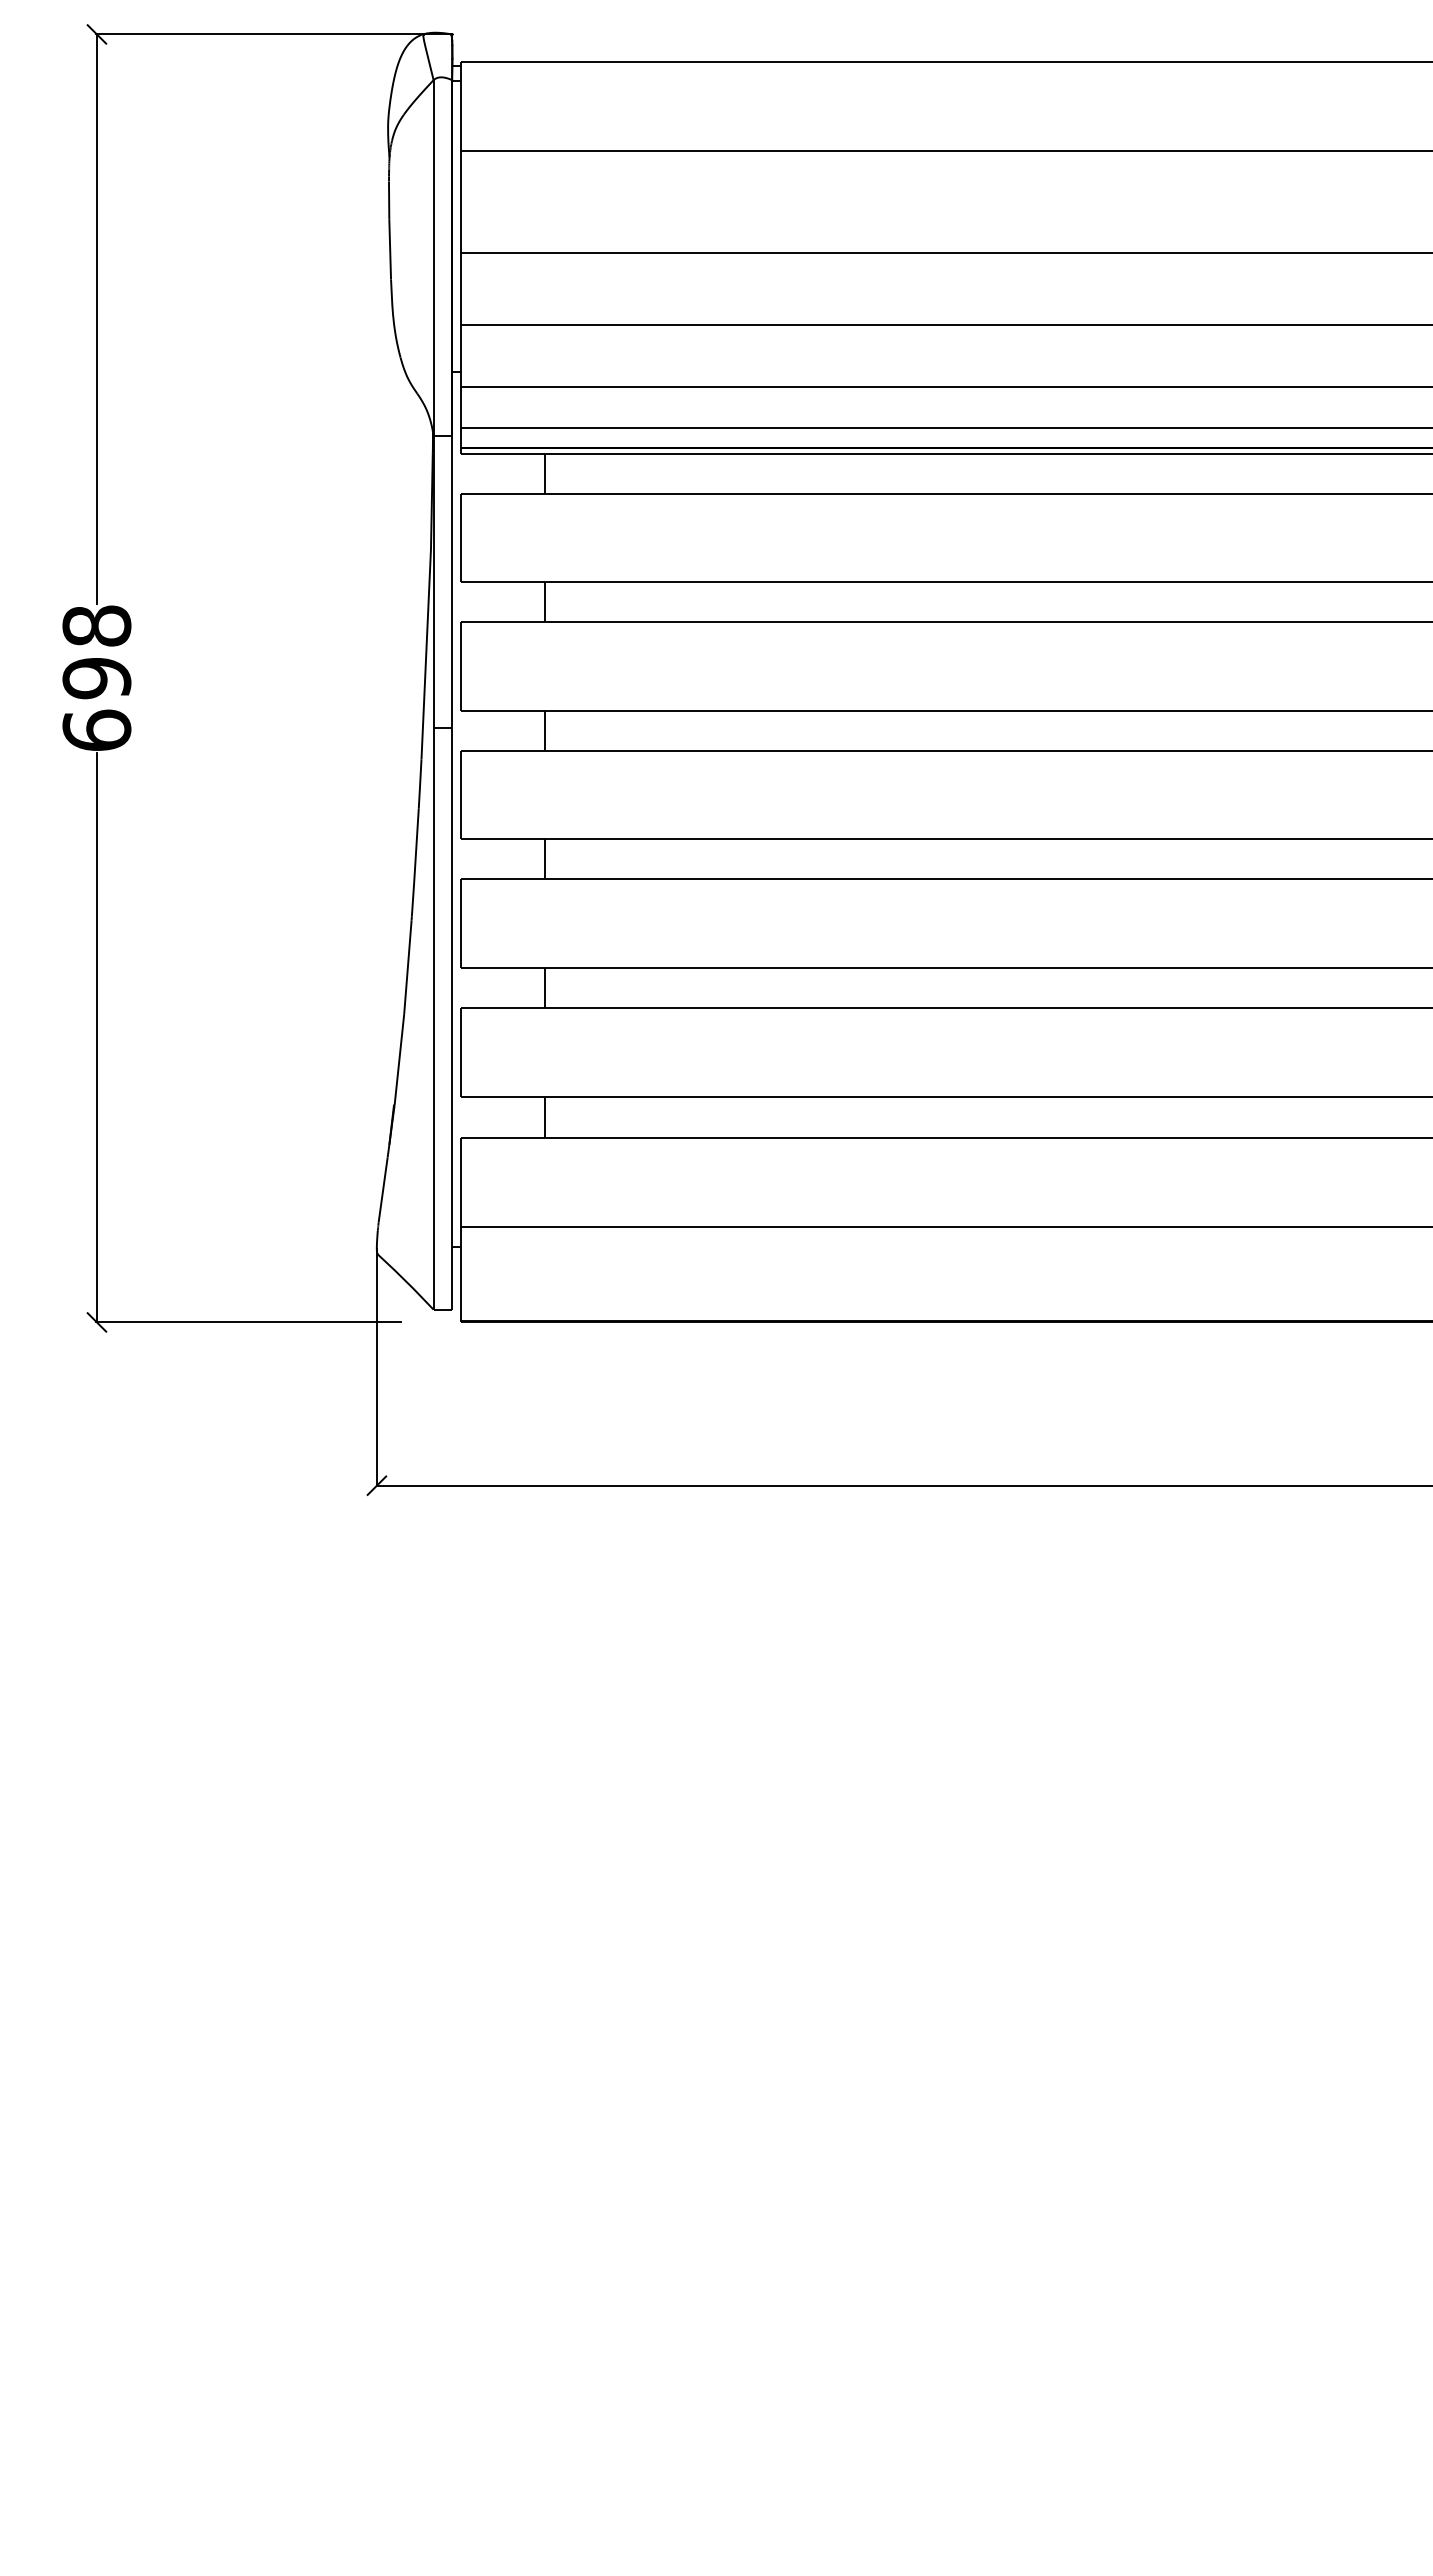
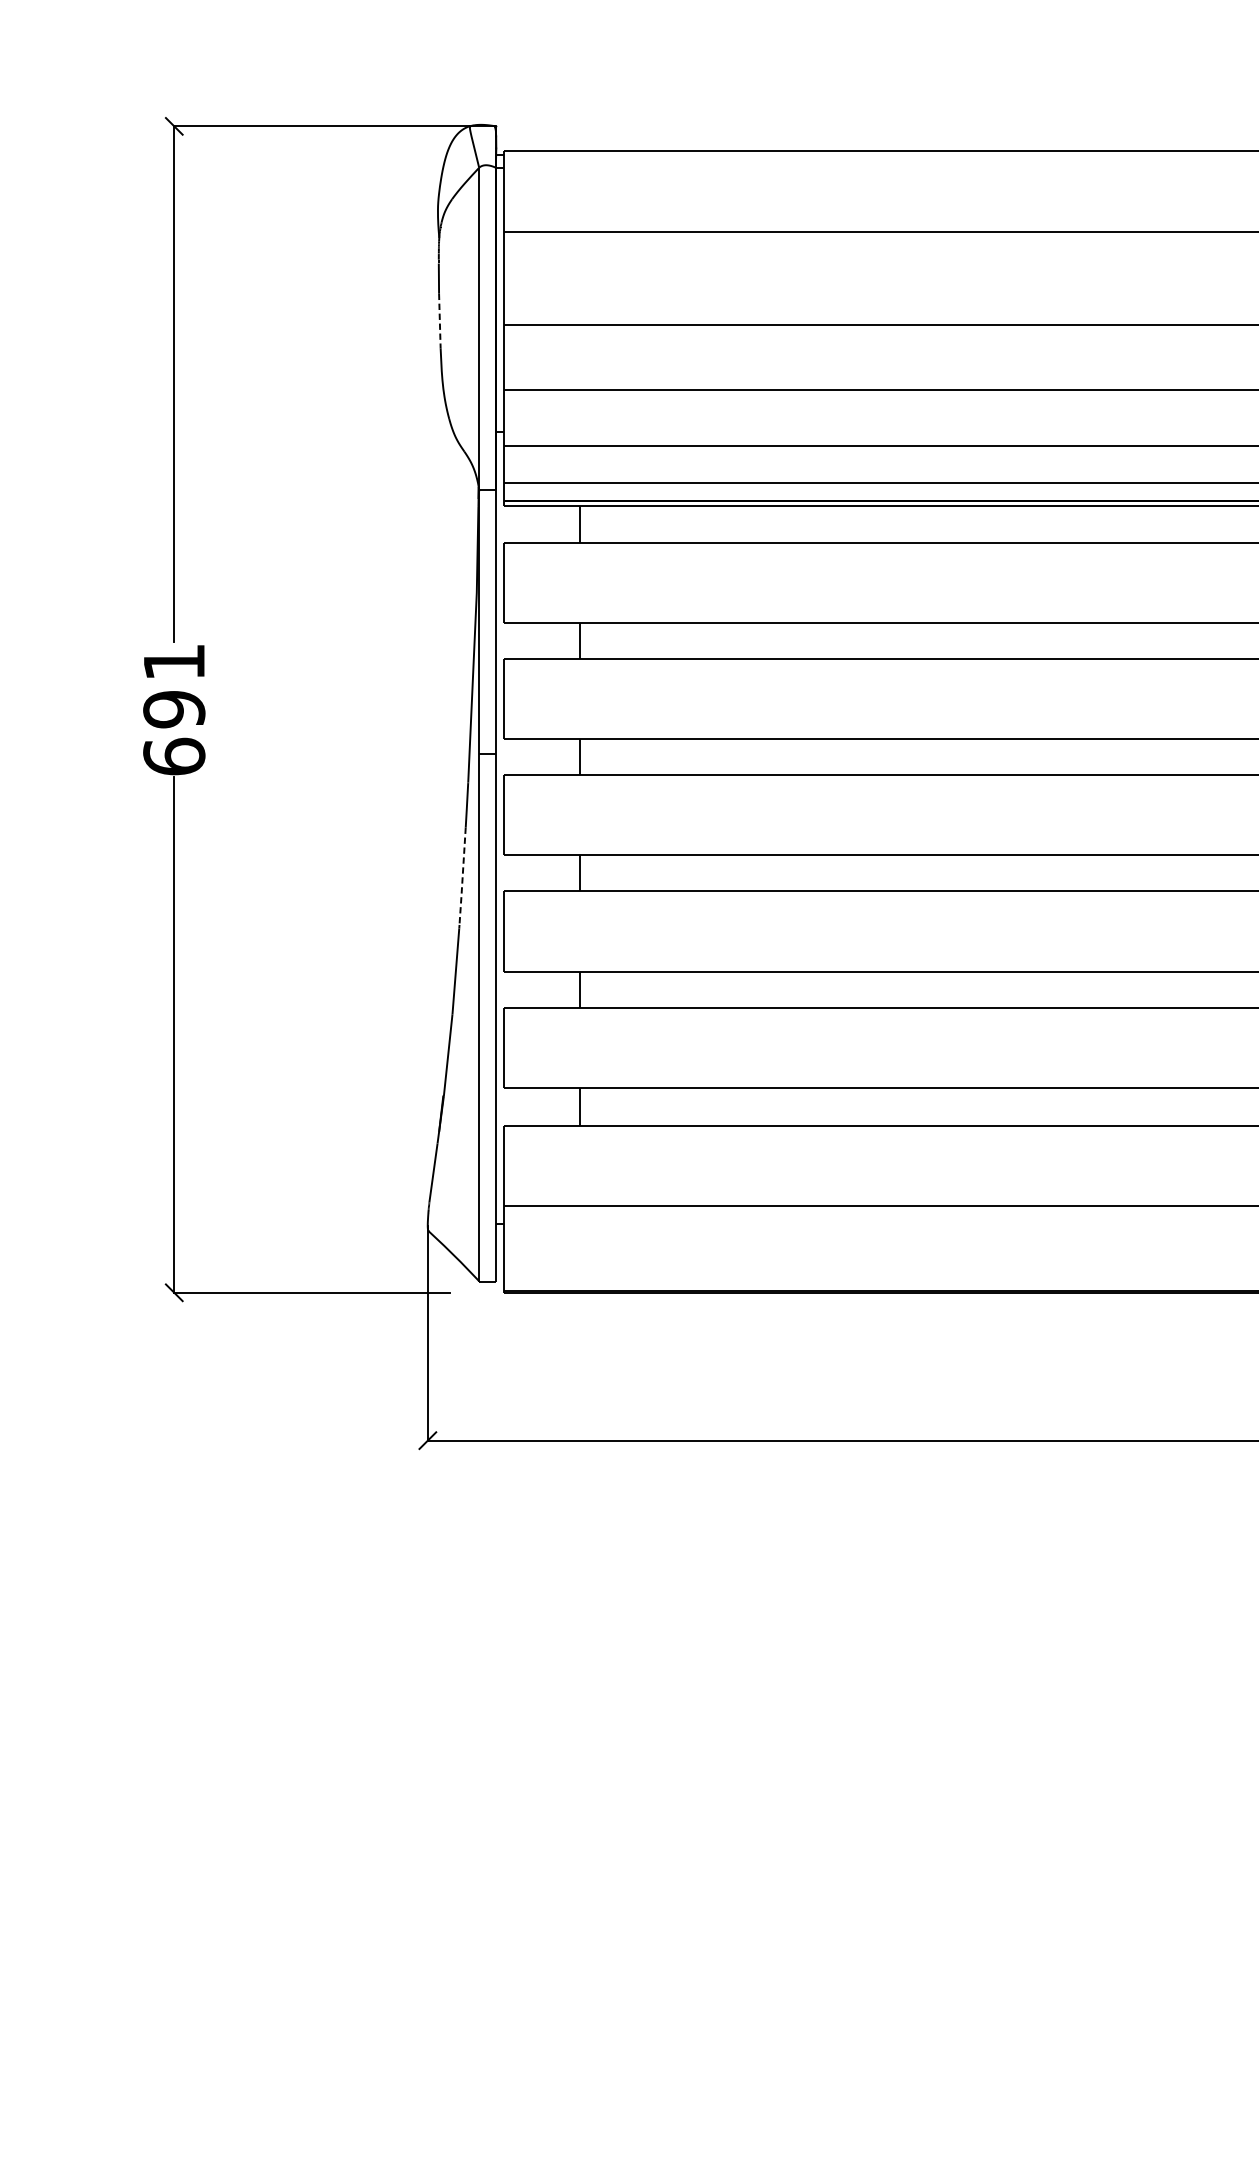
line: (390, 249) -> (440, 321), solid -> dashed
text: (96, 625) -> (173, 661), 698 -> 691
line: (415, 863) -> (462, 877), solid -> dashed

